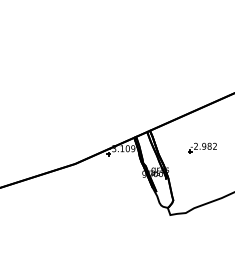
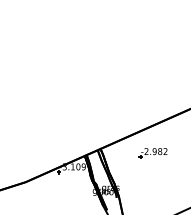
part: (202, 147) -> (153, 152), moved

